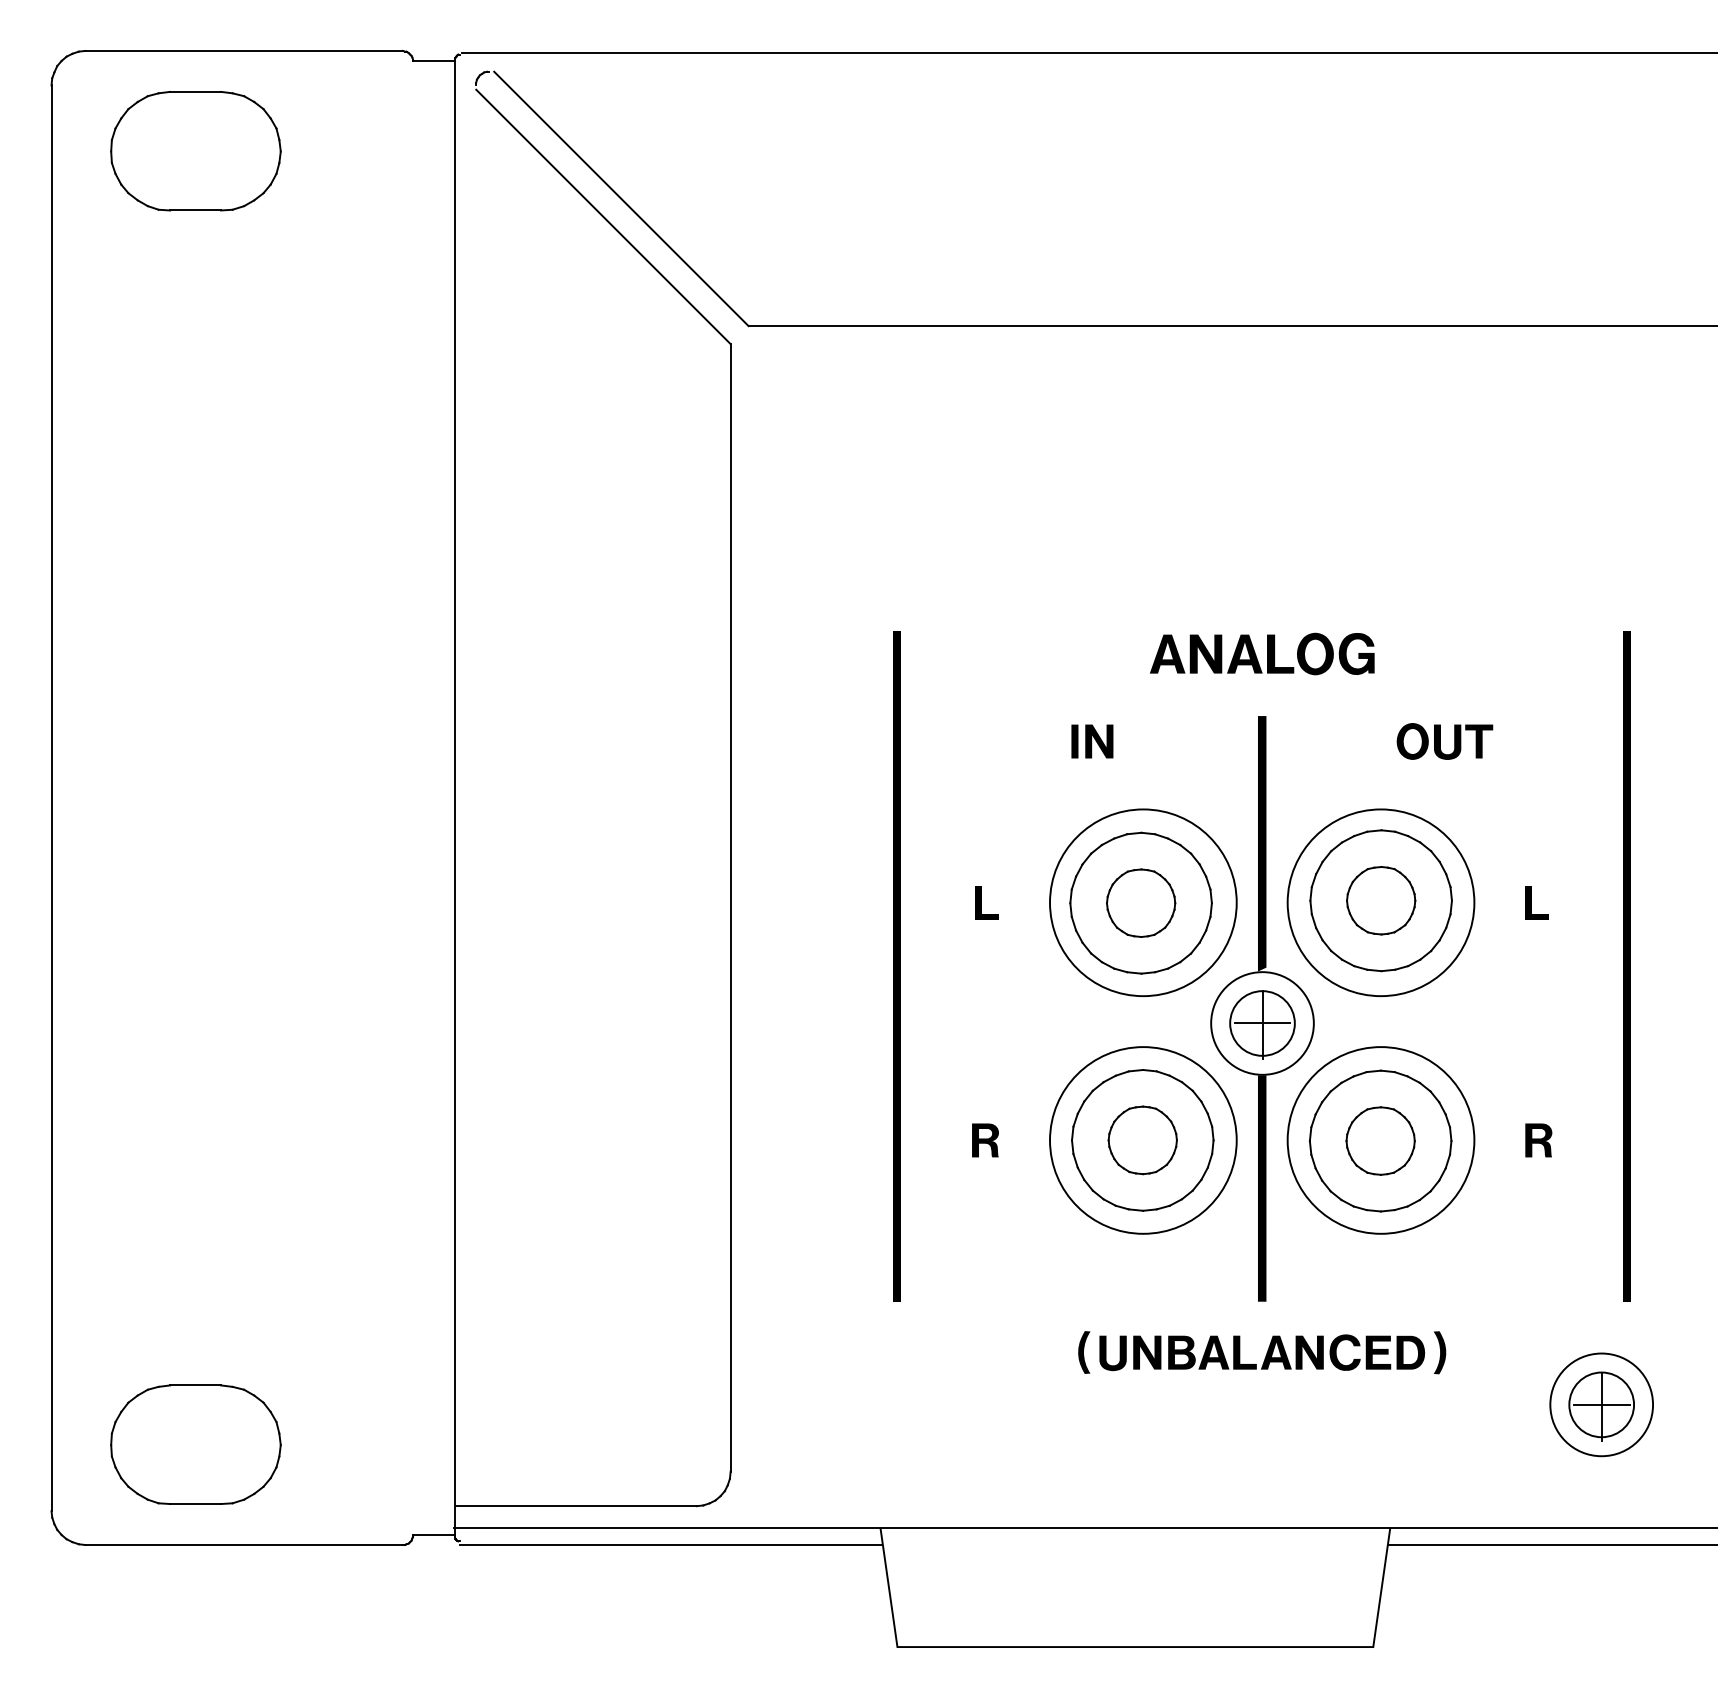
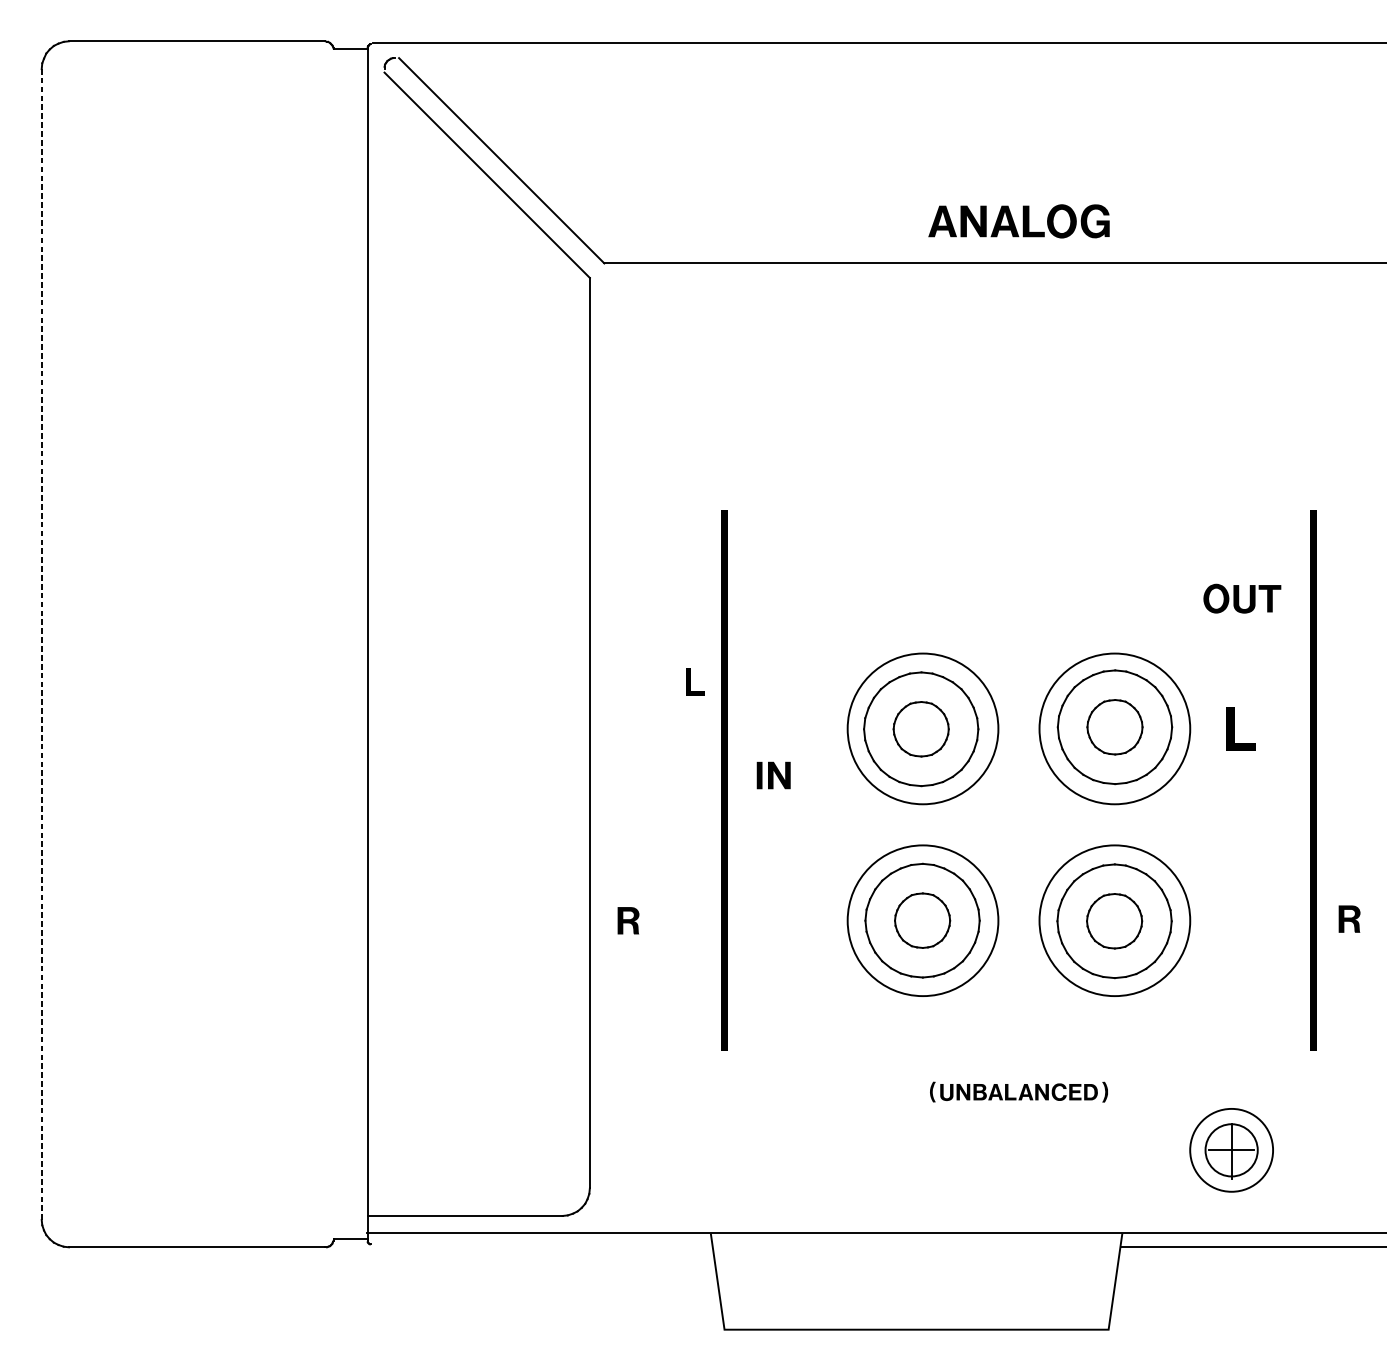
part: (195, 151) -> (157, 122), removed
part: (1262, 653) -> (1019, 220), moved
part: (1092, 741) -> (773, 775), moved
part: (1444, 741) -> (1241, 598), moved
line: (51, 798) -> (41, 644), solid -> dashed
part: (986, 902) -> (694, 681), moved
part: (1536, 902) -> (1240, 728), size x1.6
part: (1262, 1008) -> (1019, 814), removed
part: (985, 1140) -> (628, 920), moved
part: (1538, 1140) -> (1349, 919), moved
part: (1262, 1352) -> (1019, 1091), size x0.6
part: (1601, 1404) -> (1231, 1150), moved
part: (195, 1444) -> (157, 1166), removed
line: (670, 1544) -> (541, 1246), removed

